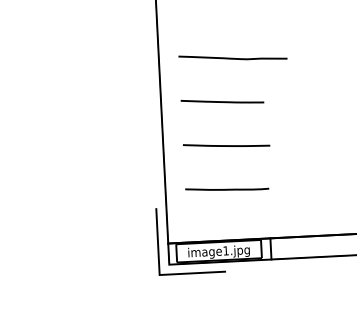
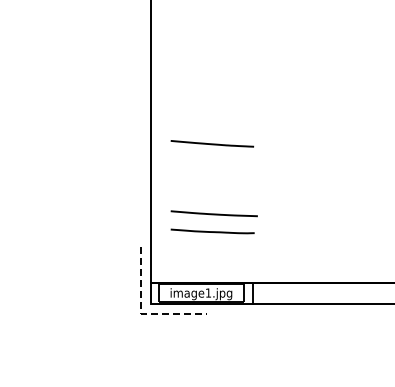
curve: (232, 57) -> (224, 100), removed
line: (225, 145) -> (213, 213), moved
line: (159, 274) -> (140, 313), solid -> dashed

